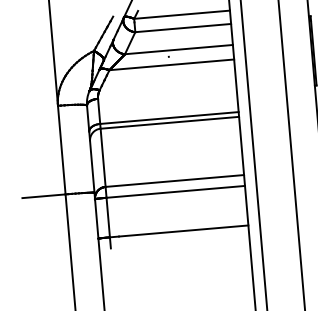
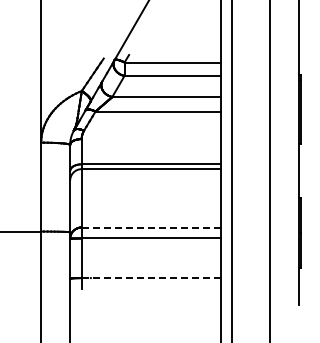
line: (174, 181) -> (150, 227), solid -> dashed
line: (178, 231) -> (150, 278), solid -> dashed

